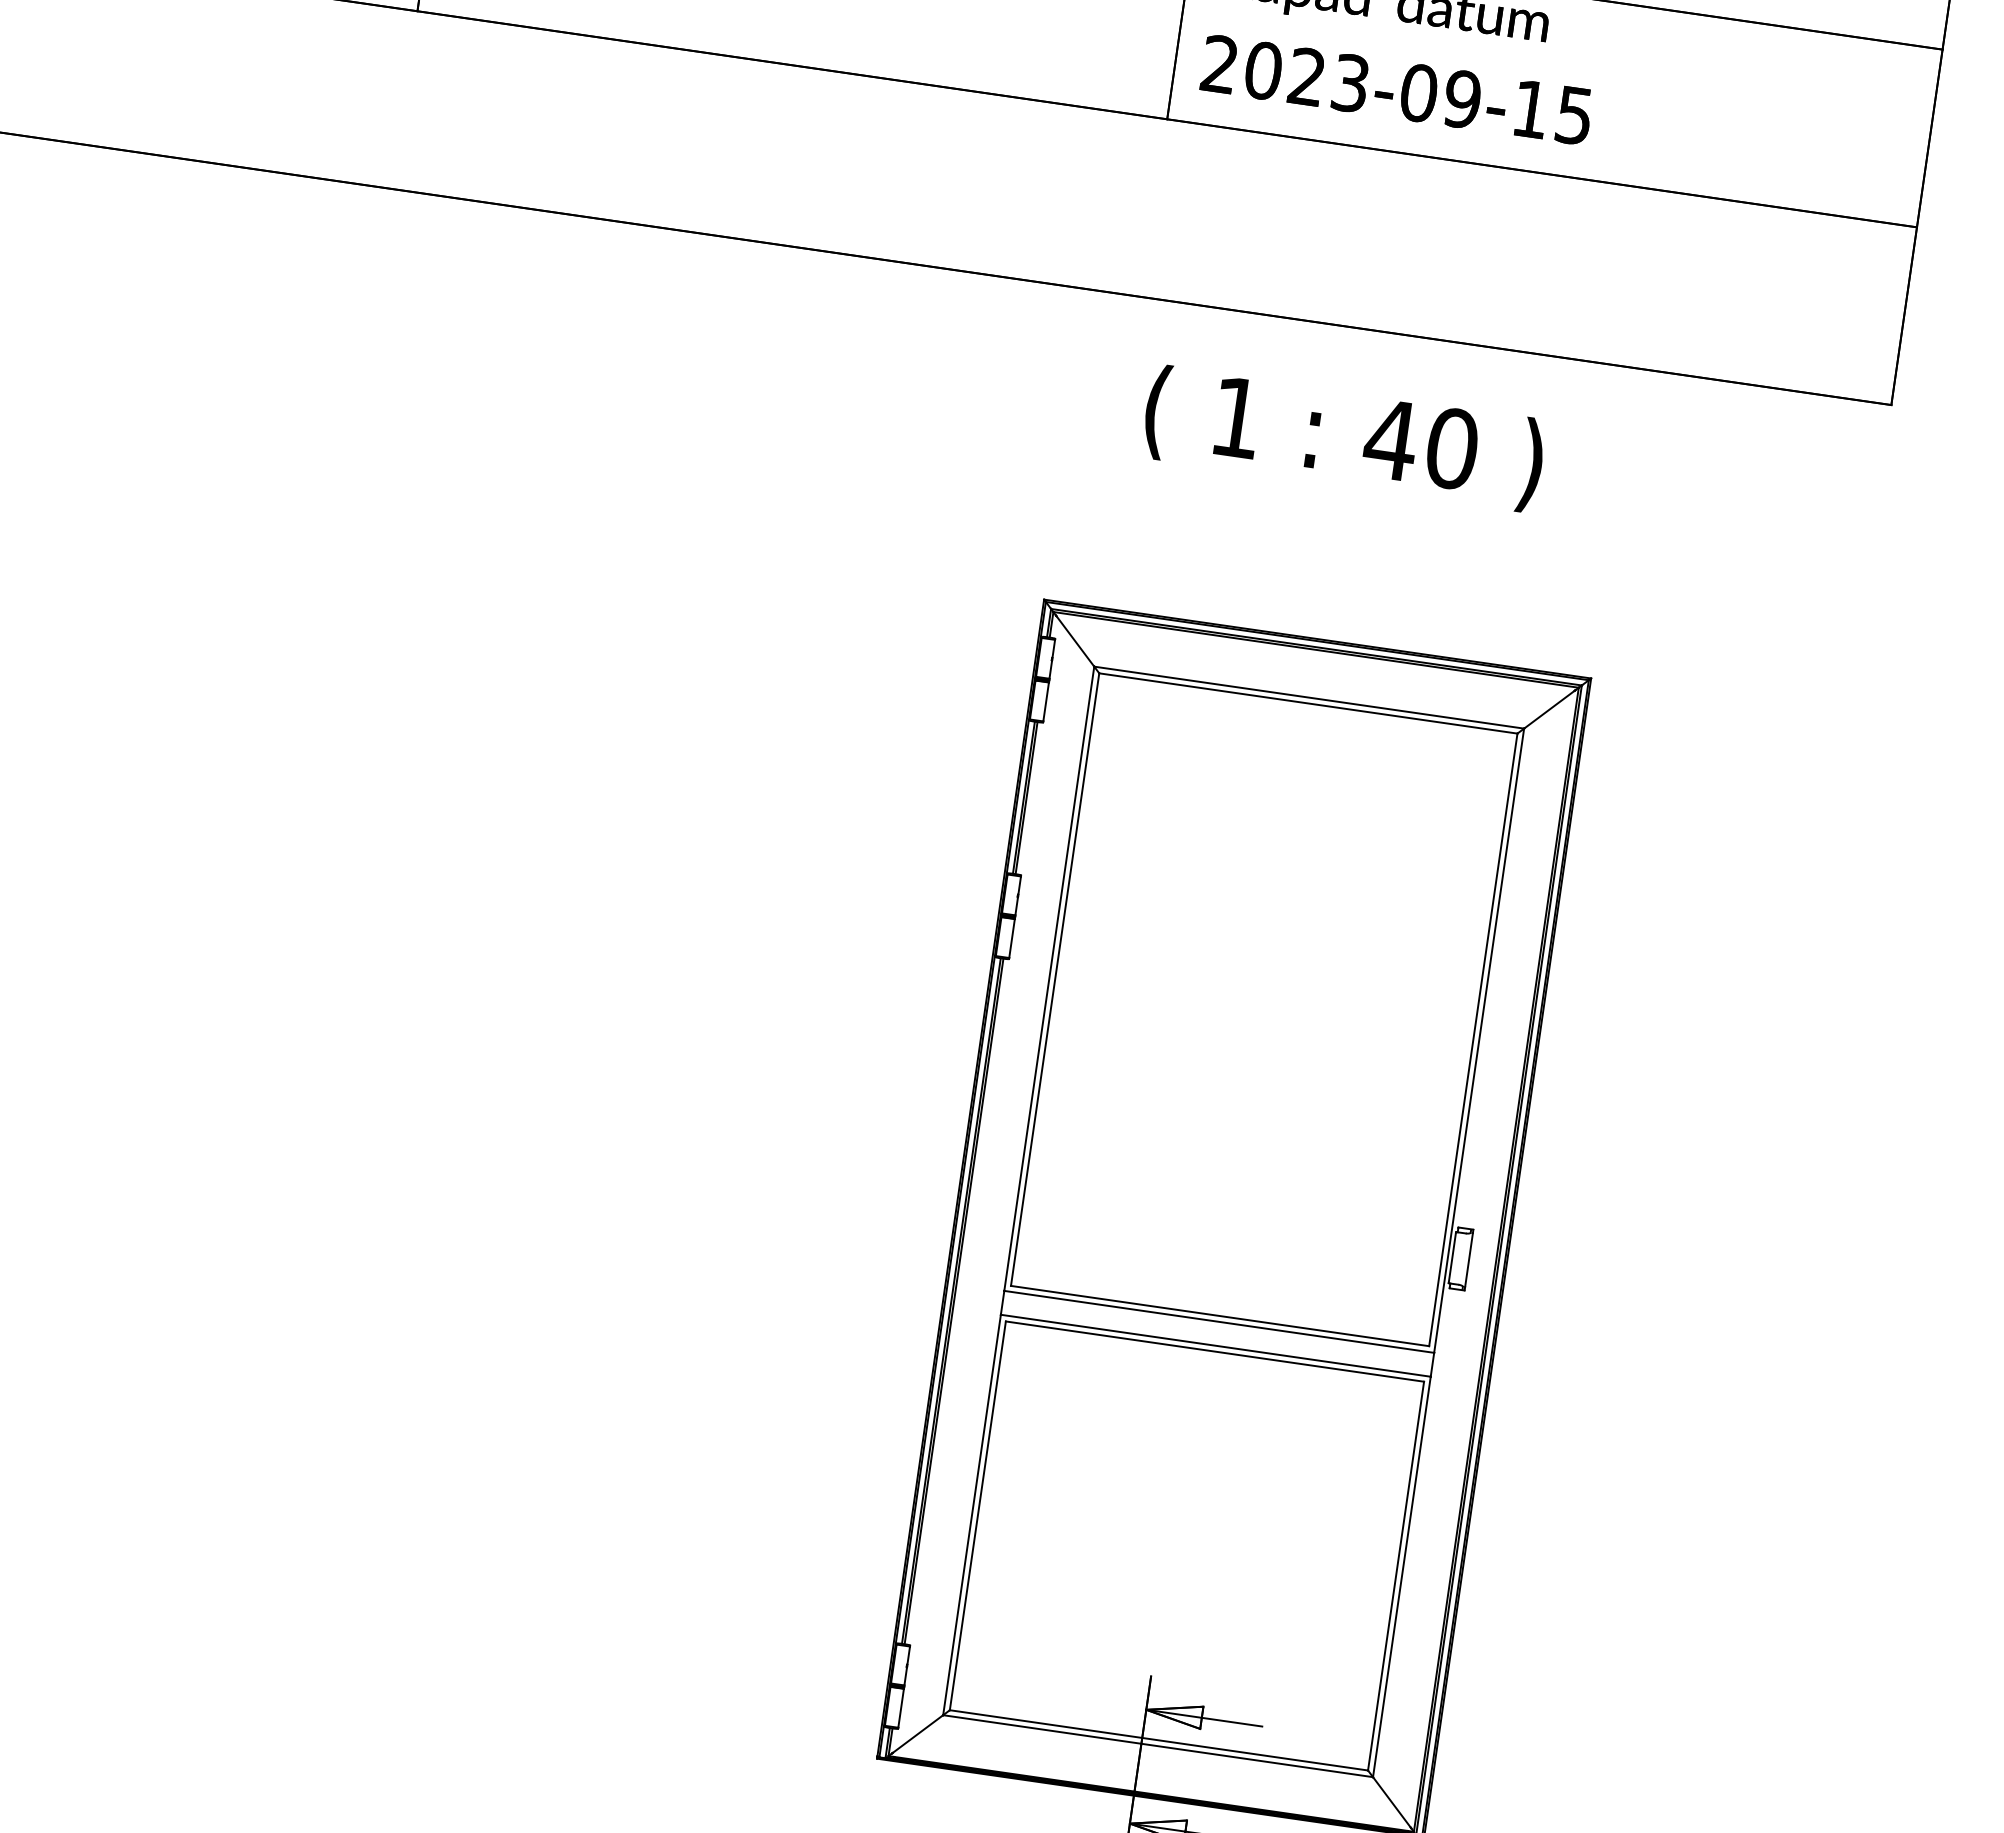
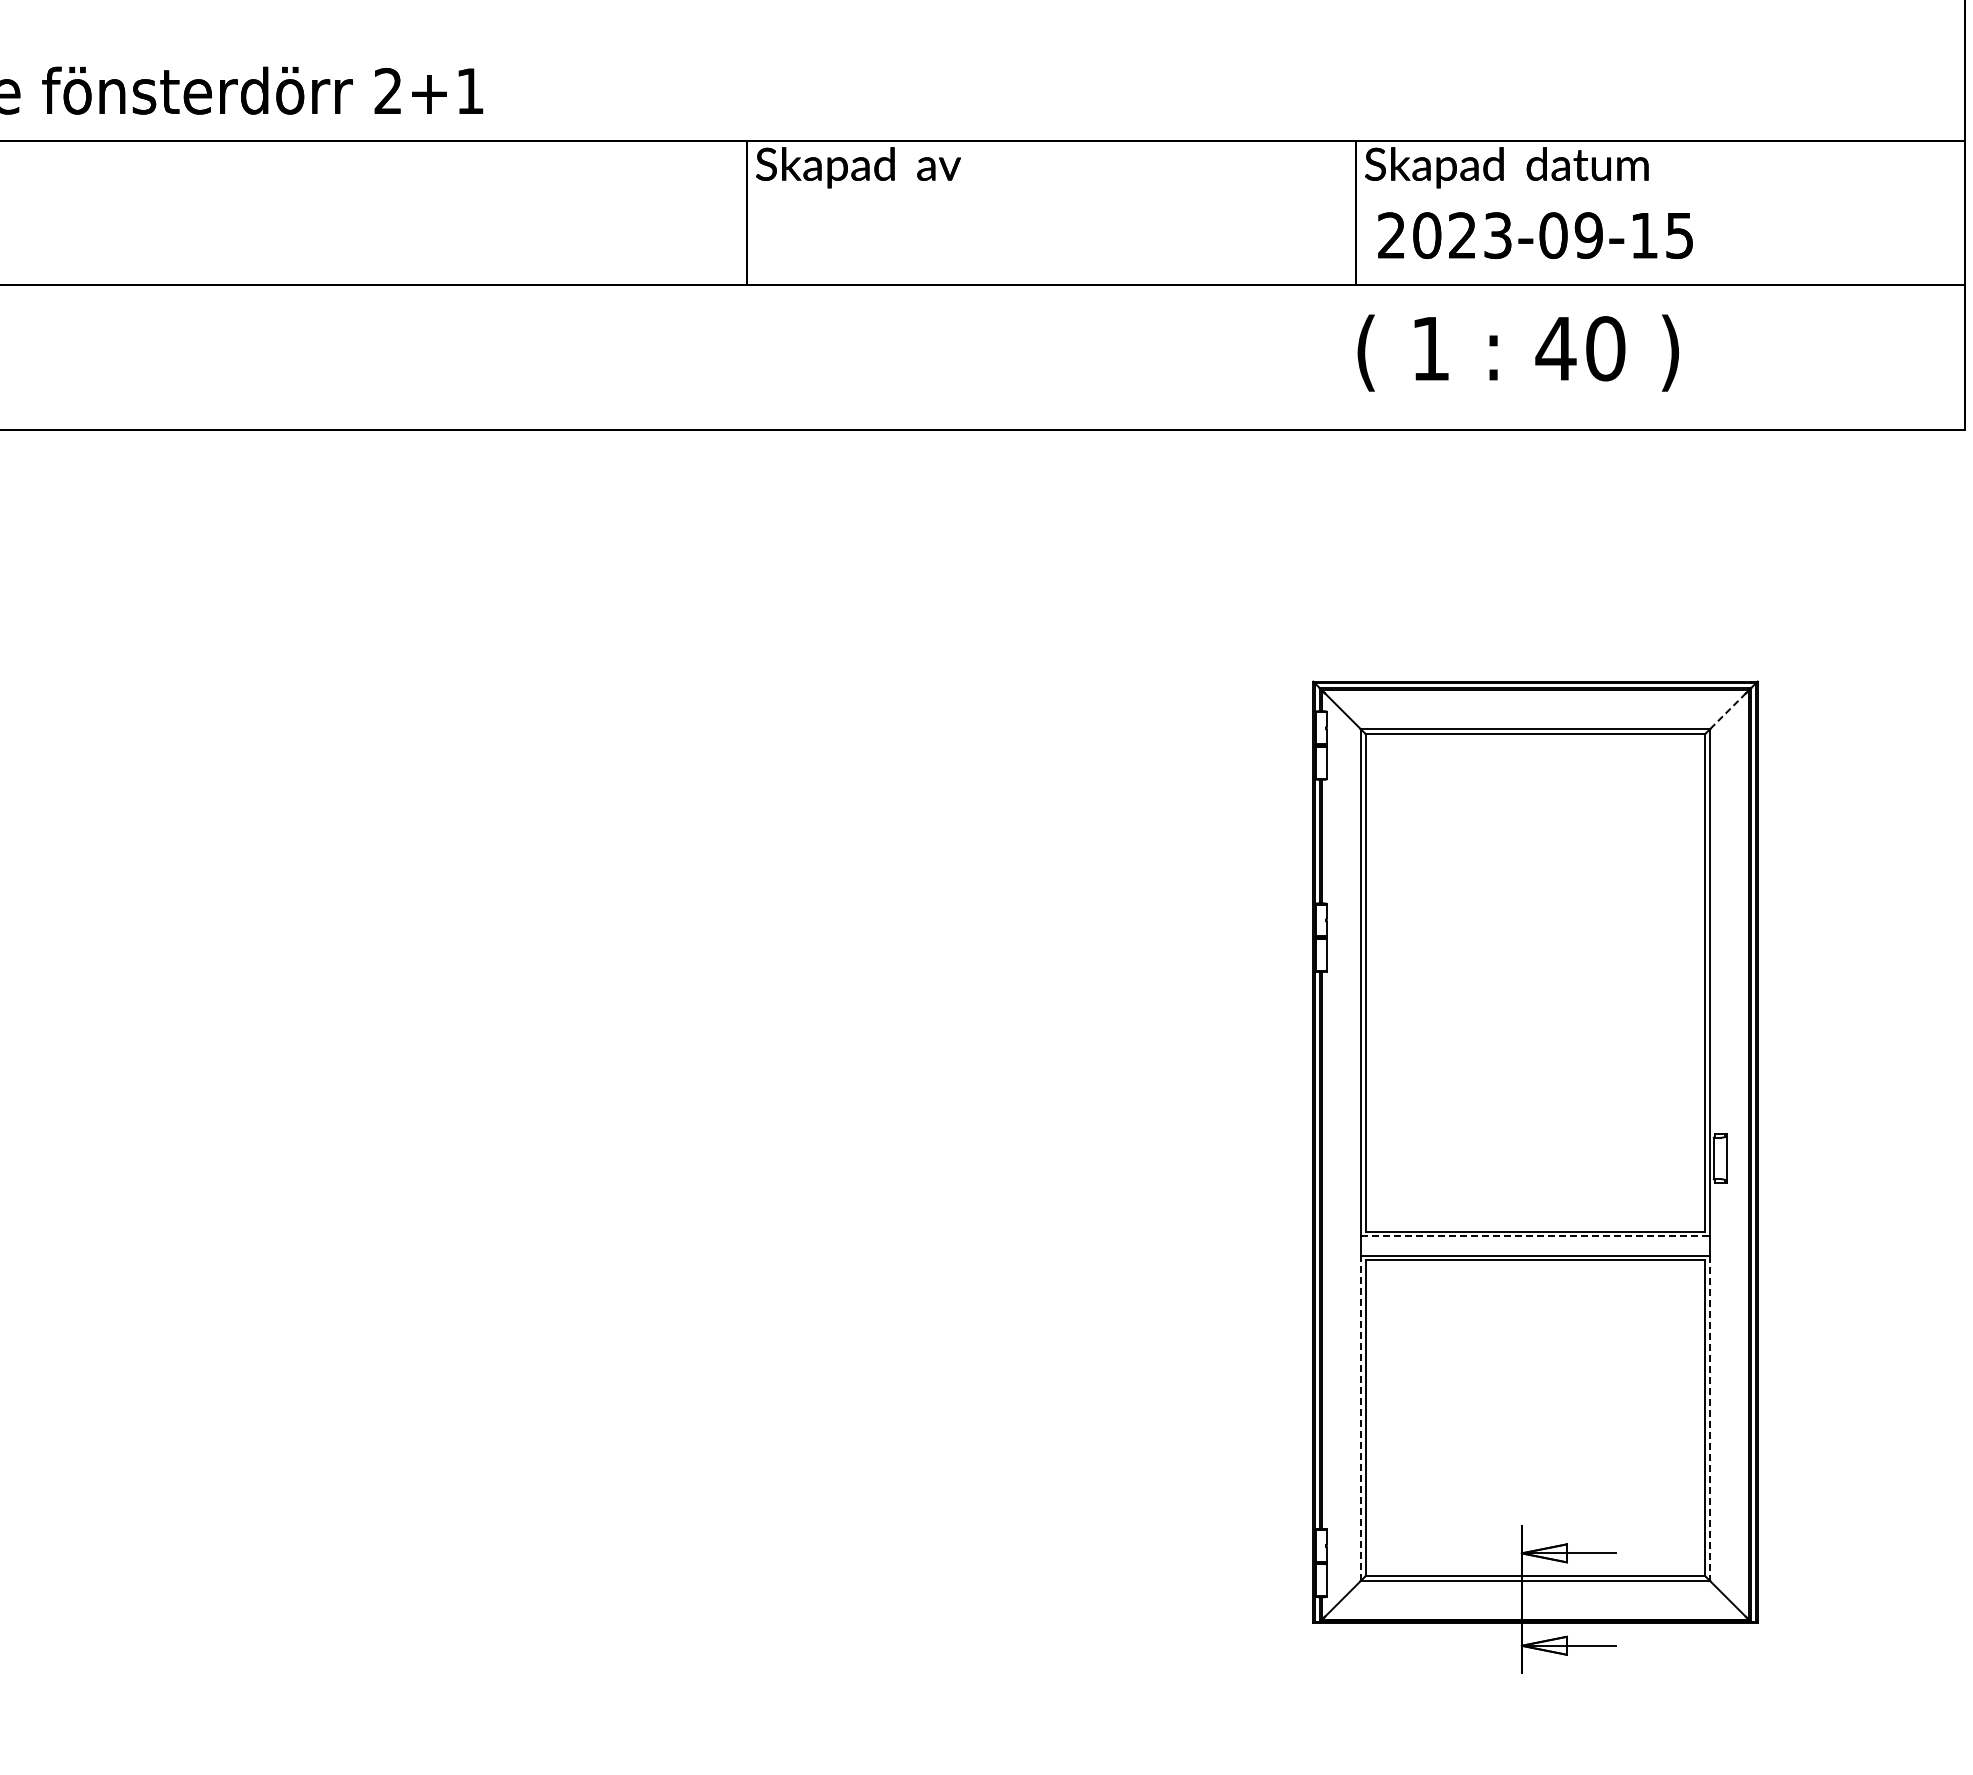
text: (1342, 437) -> (1517, 352), moved
line: (1550, 708) -> (1728, 710), solid -> dashed
line: (1219, 1322) -> (1535, 1236), solid -> dashed
line: (971, 1515) -> (1360, 1418), solid -> dashed
line: (1402, 1577) -> (1710, 1418), solid -> dashed

